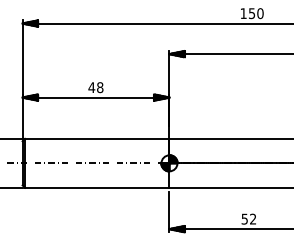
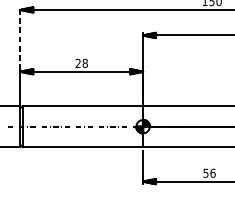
line: (22, 57) -> (20, 38), solid -> dashed
text: (91, 87) -> (77, 63), 48 -> 28
text: (253, 218) -> (213, 172), 52 -> 56

